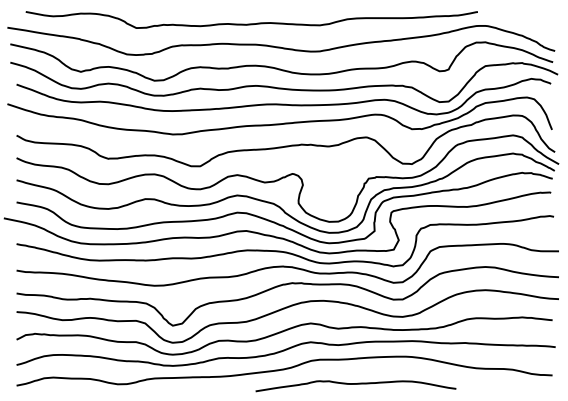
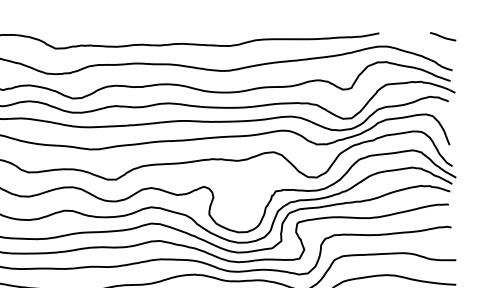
curve: (544, 15) -> (442, 36), added

